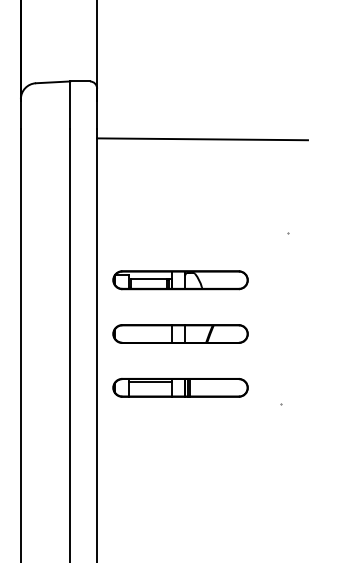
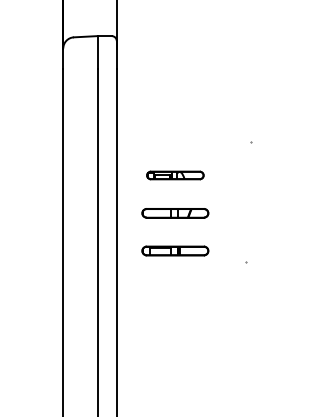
line: (202, 139) -> (190, 76), removed
part: (180, 280) -> (175, 175), size x0.6
part: (180, 334) -> (175, 213), size x0.7
part: (180, 387) -> (175, 250), size x0.7

